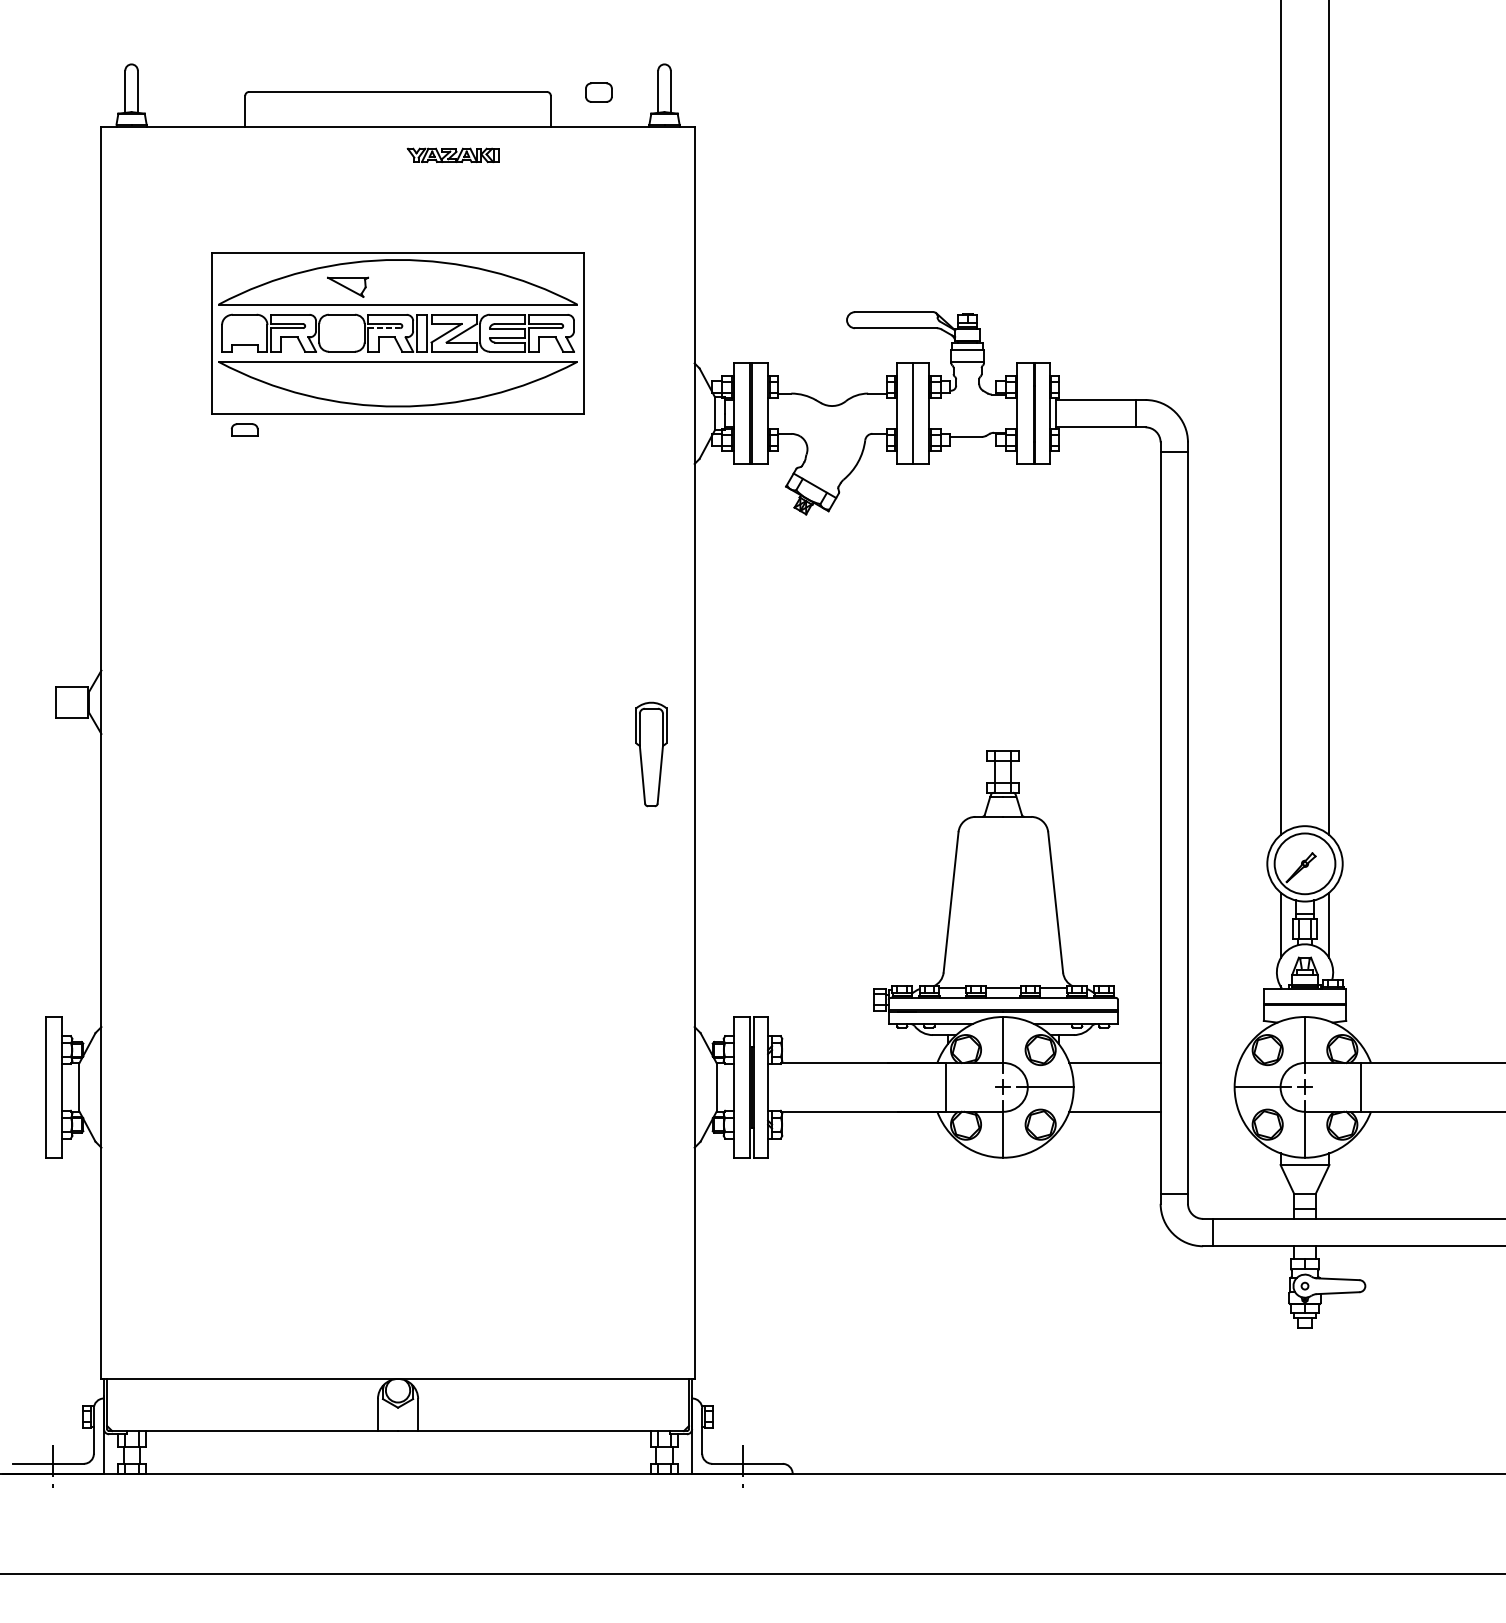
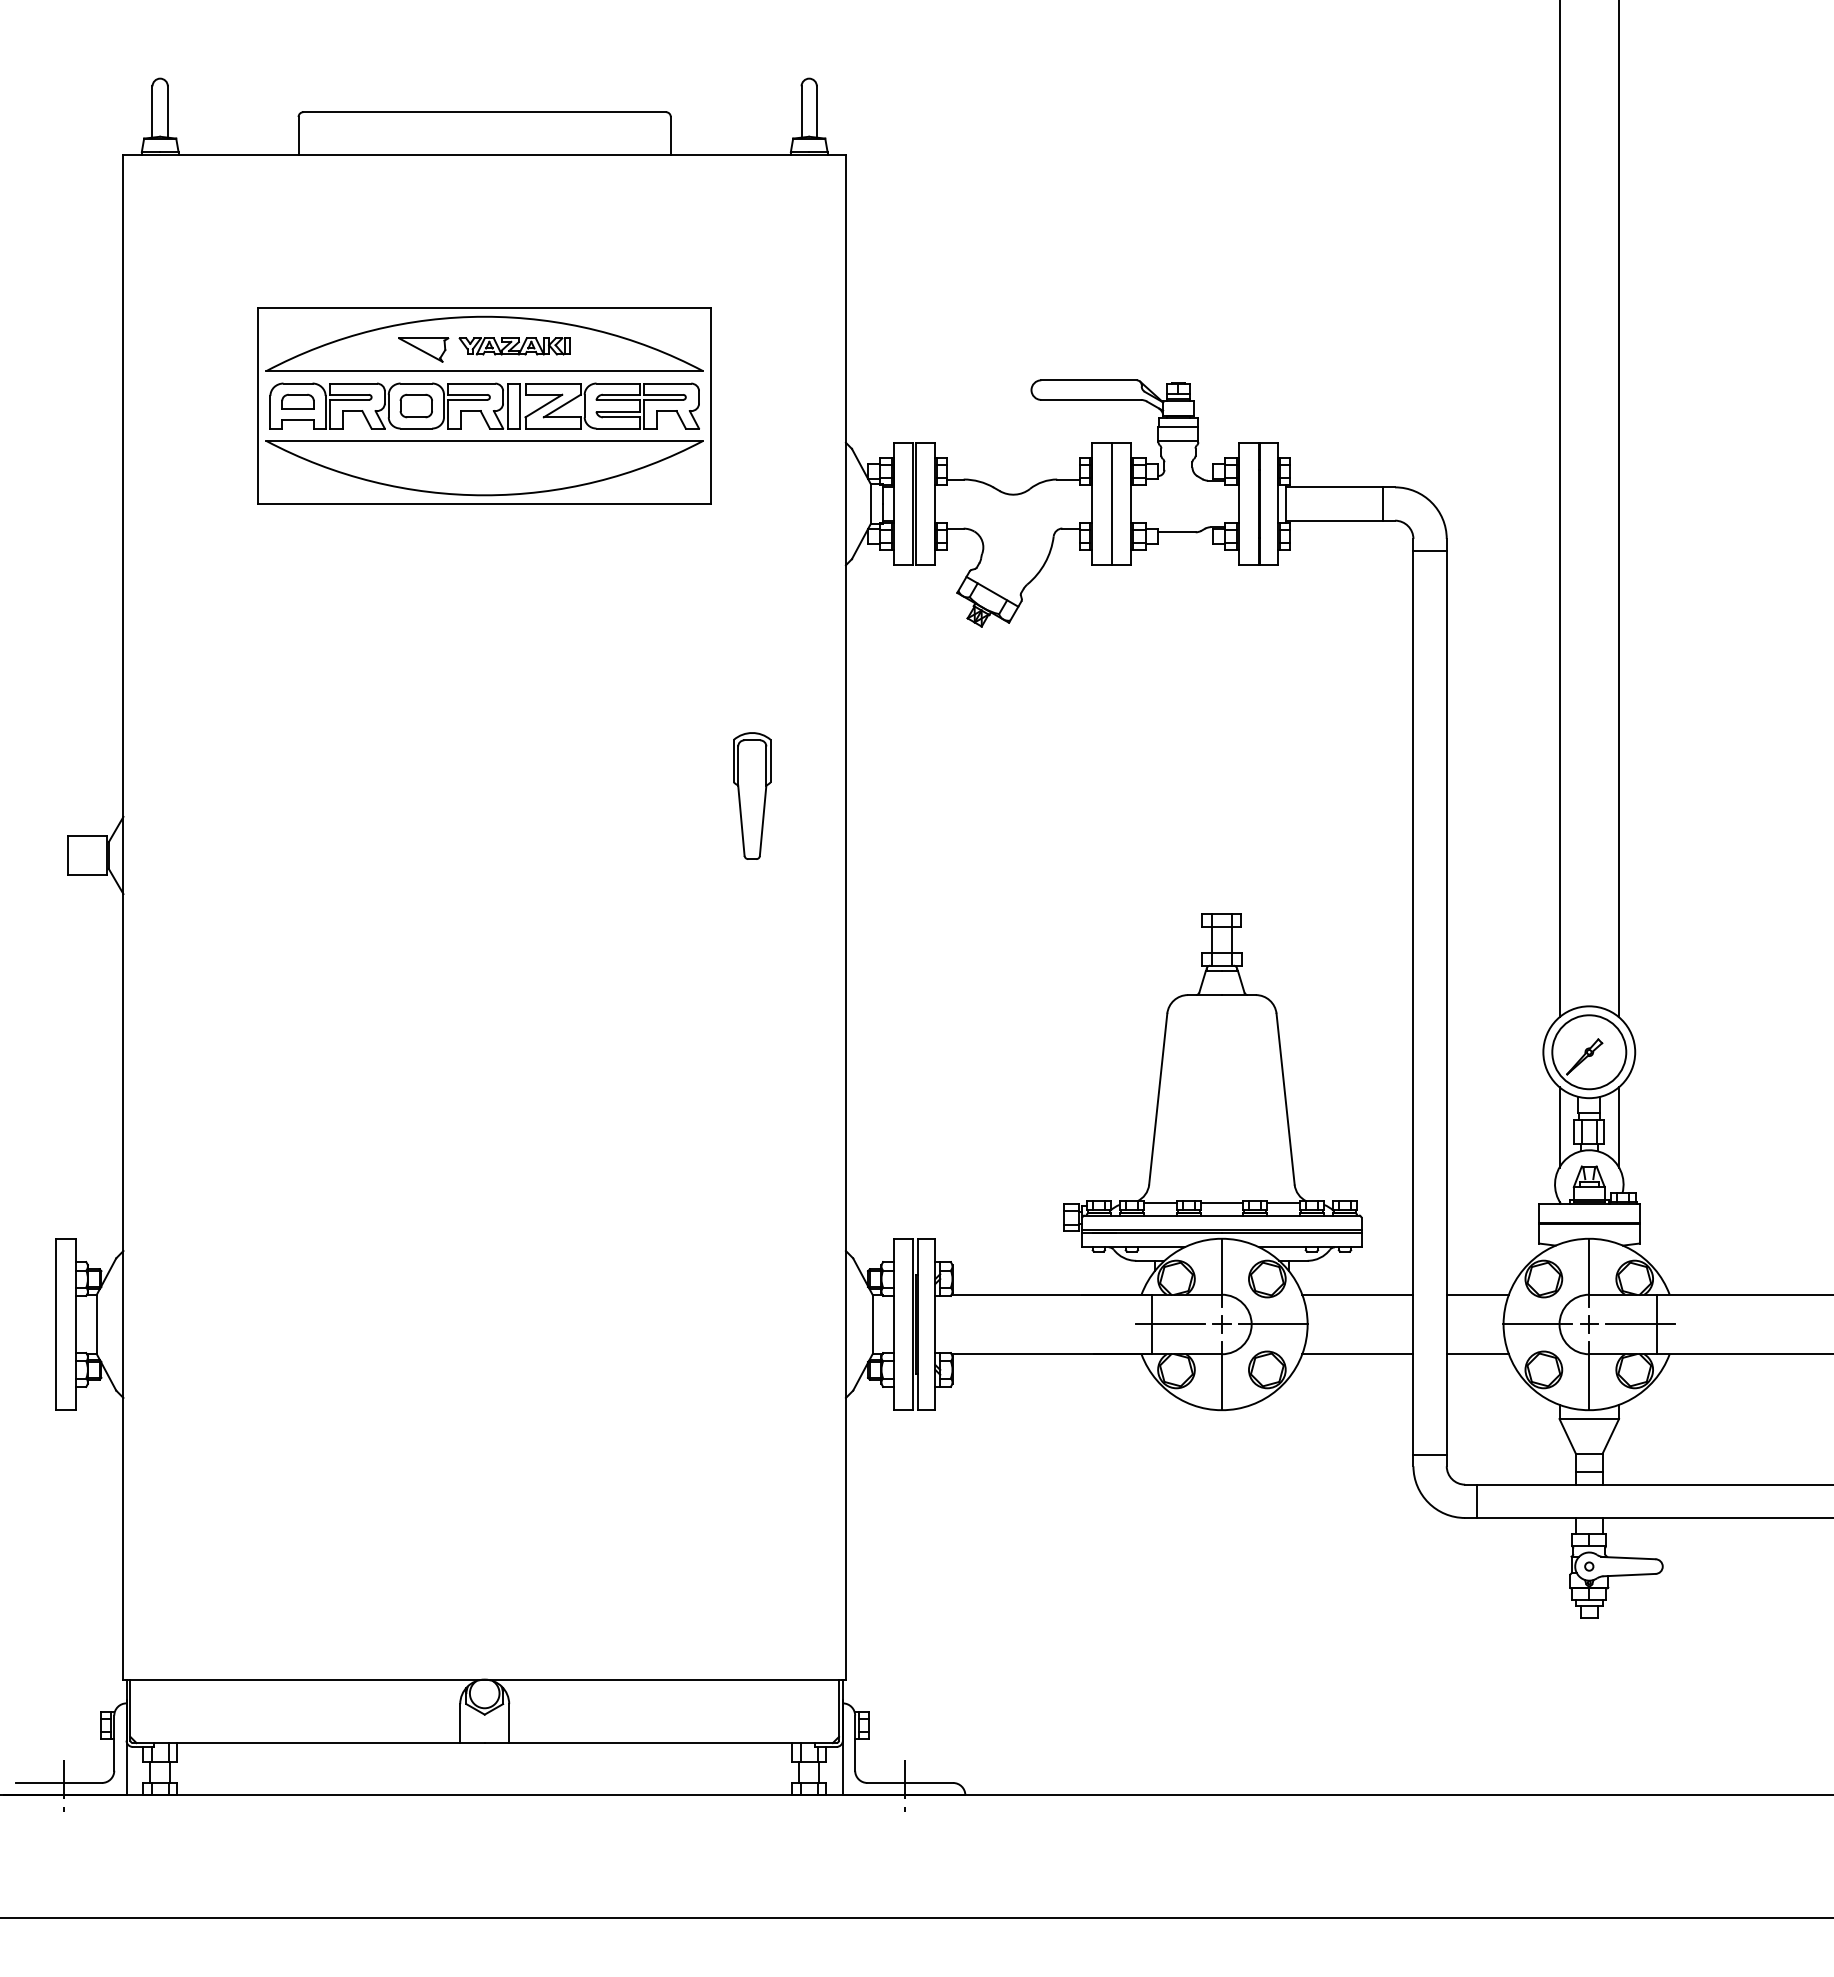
part: (598, 92) -> (415, 405), moved
part: (452, 155) -> (514, 346), moved
line: (383, 327) -> (467, 399), dashed -> solid
part: (244, 429) -> (297, 401), moved
part: (651, 754) -> (752, 795), moved
line: (1213, 1062) -> (1477, 1294), added
line: (961, 1087) -> (1170, 1324), added
line: (1347, 1087) -> (1640, 1324), added
line: (1213, 1112) -> (1477, 1354), added

